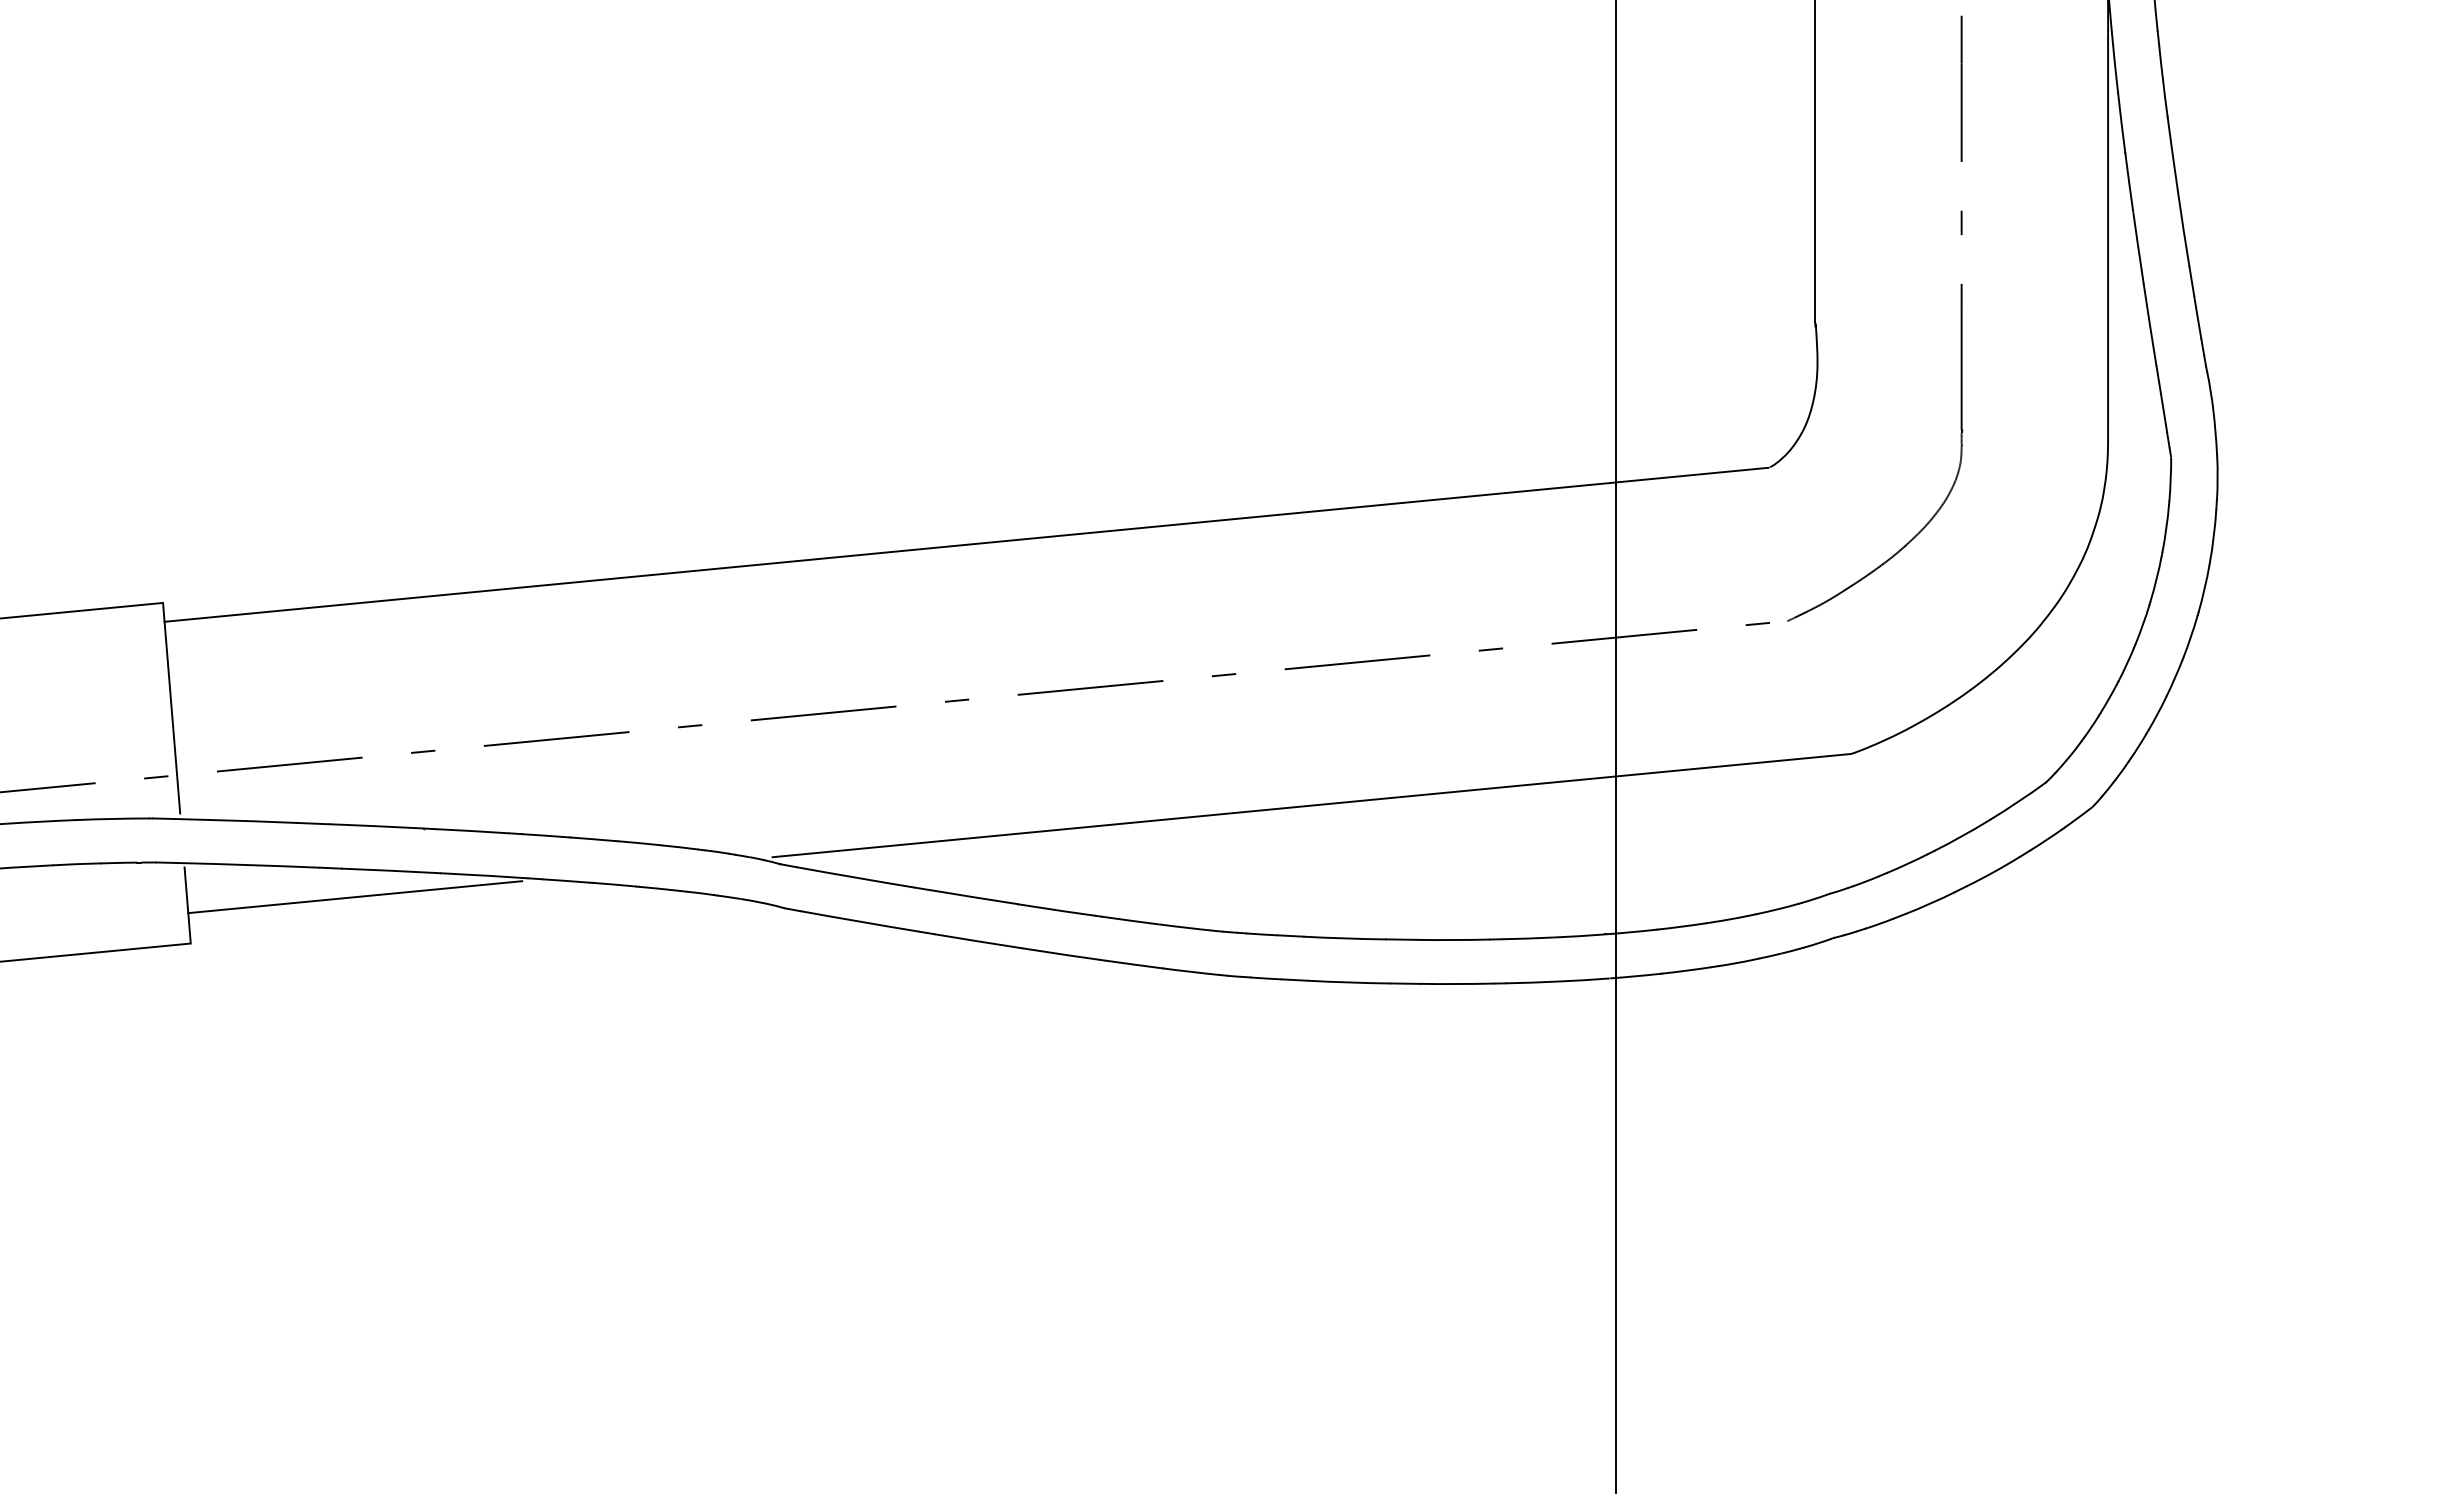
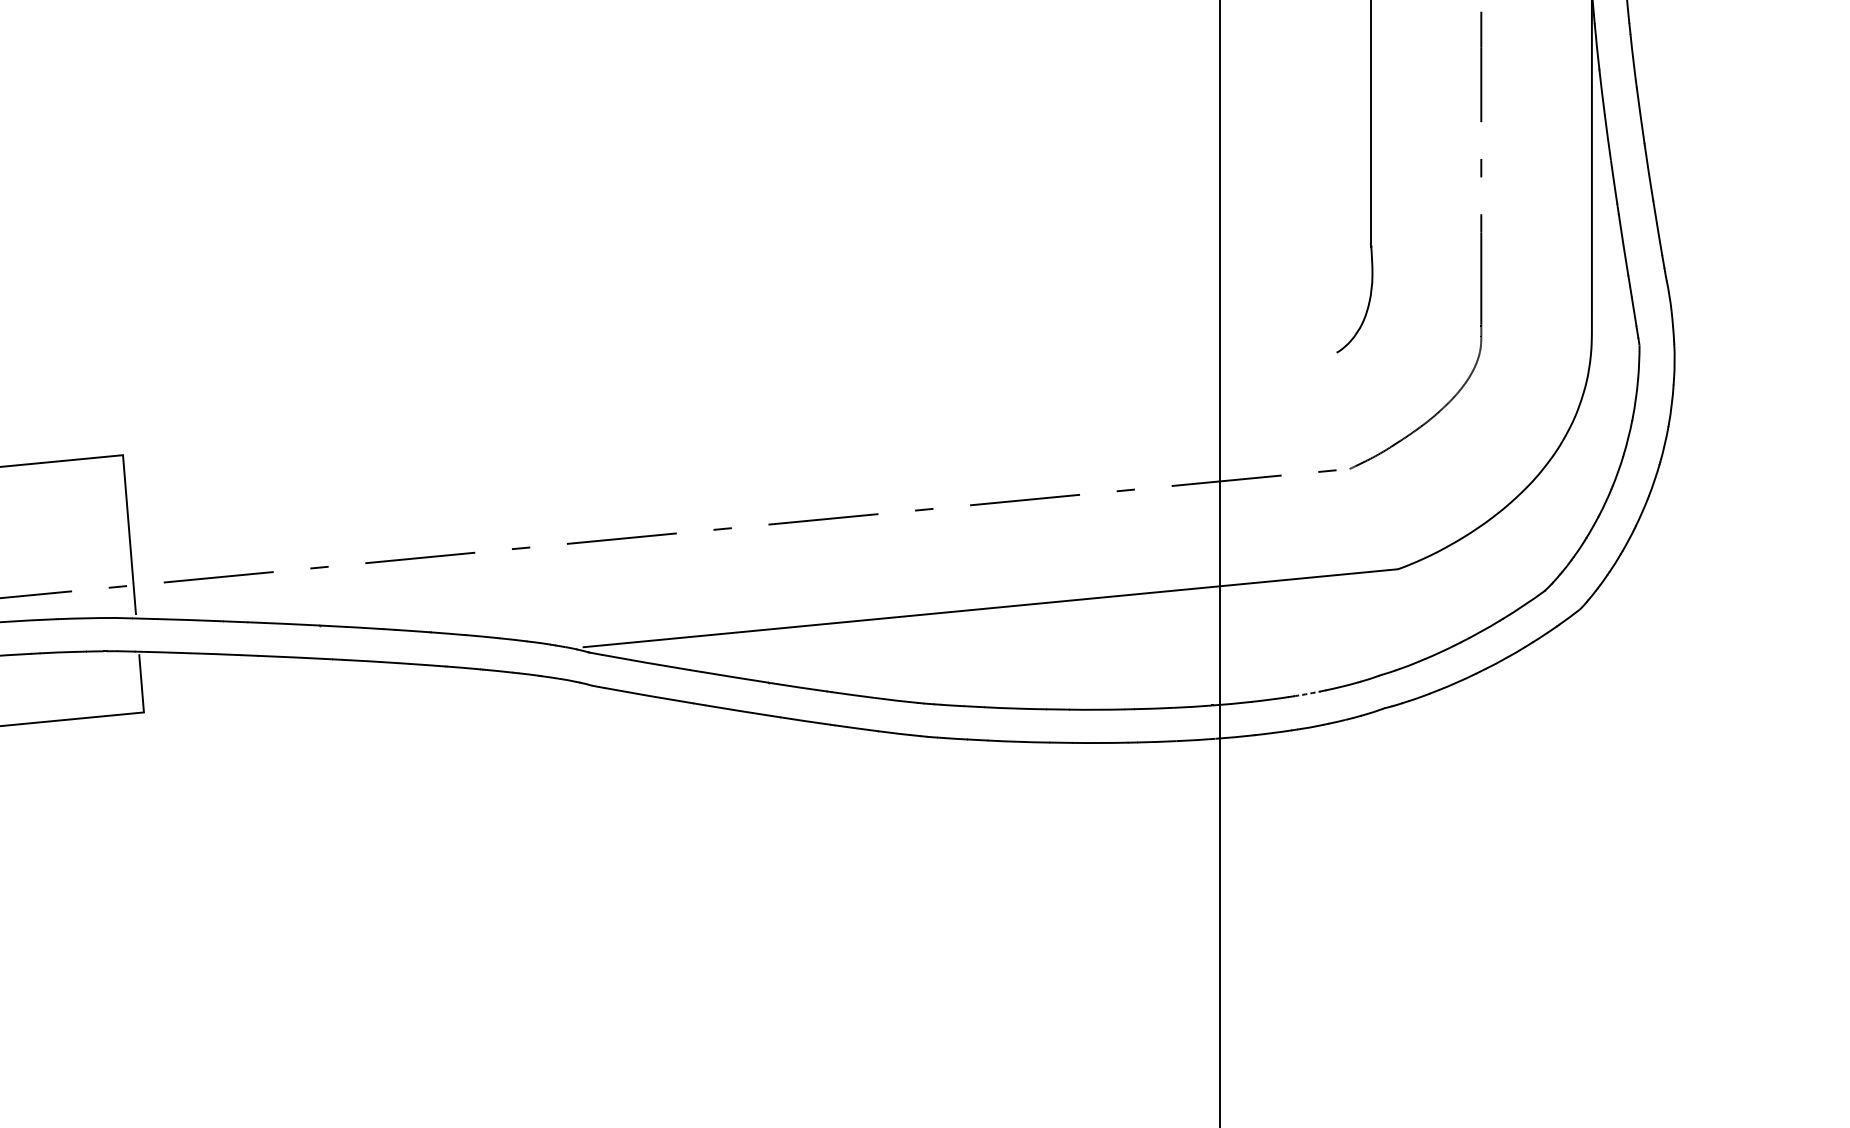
line: (966, 544) -> (729, 411), removed
line: (355, 897) -> (268, 677), removed
arc: (1731, 919) -> (1307, 694), solid -> dashed

